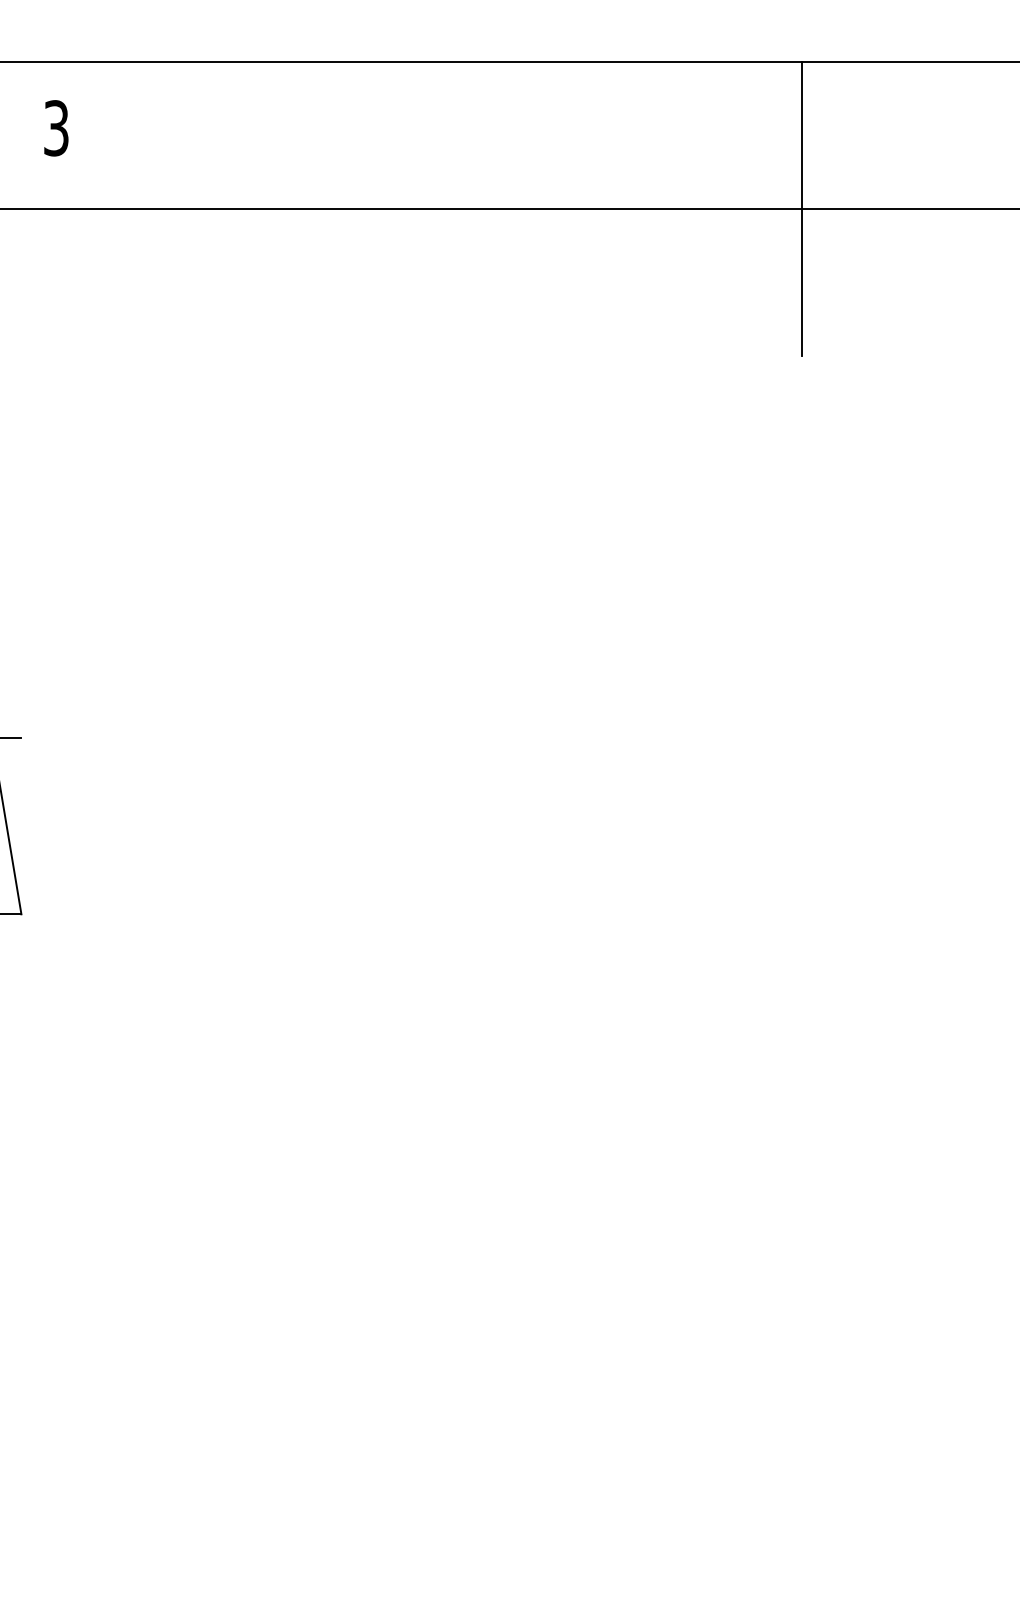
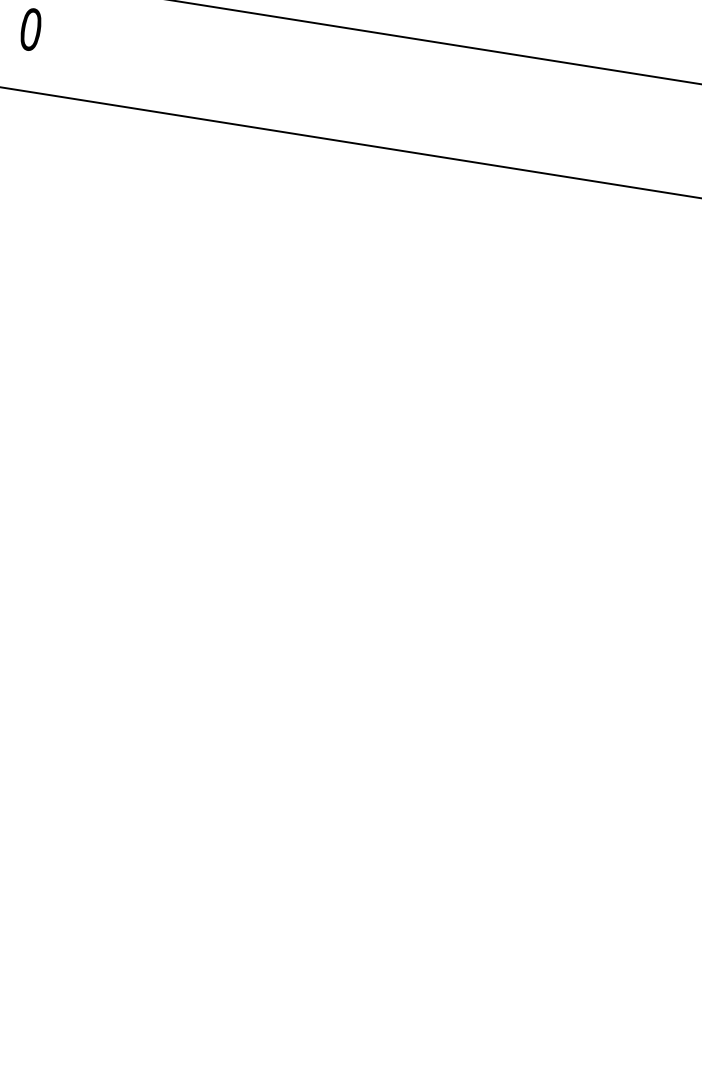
text: (56, 128) -> (30, 29), 3 -> 0
line: (801, 208) -> (583, 179), removed

